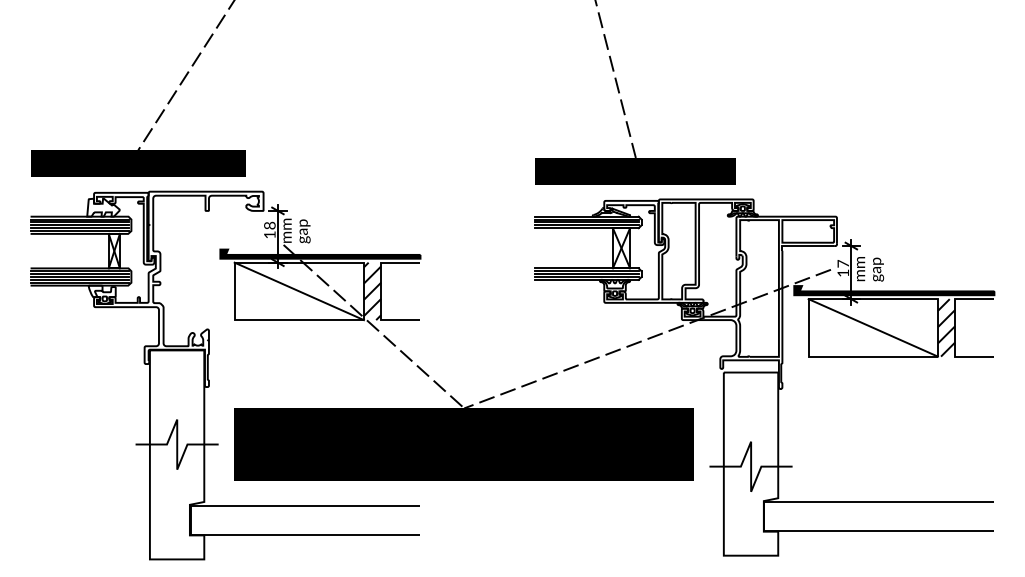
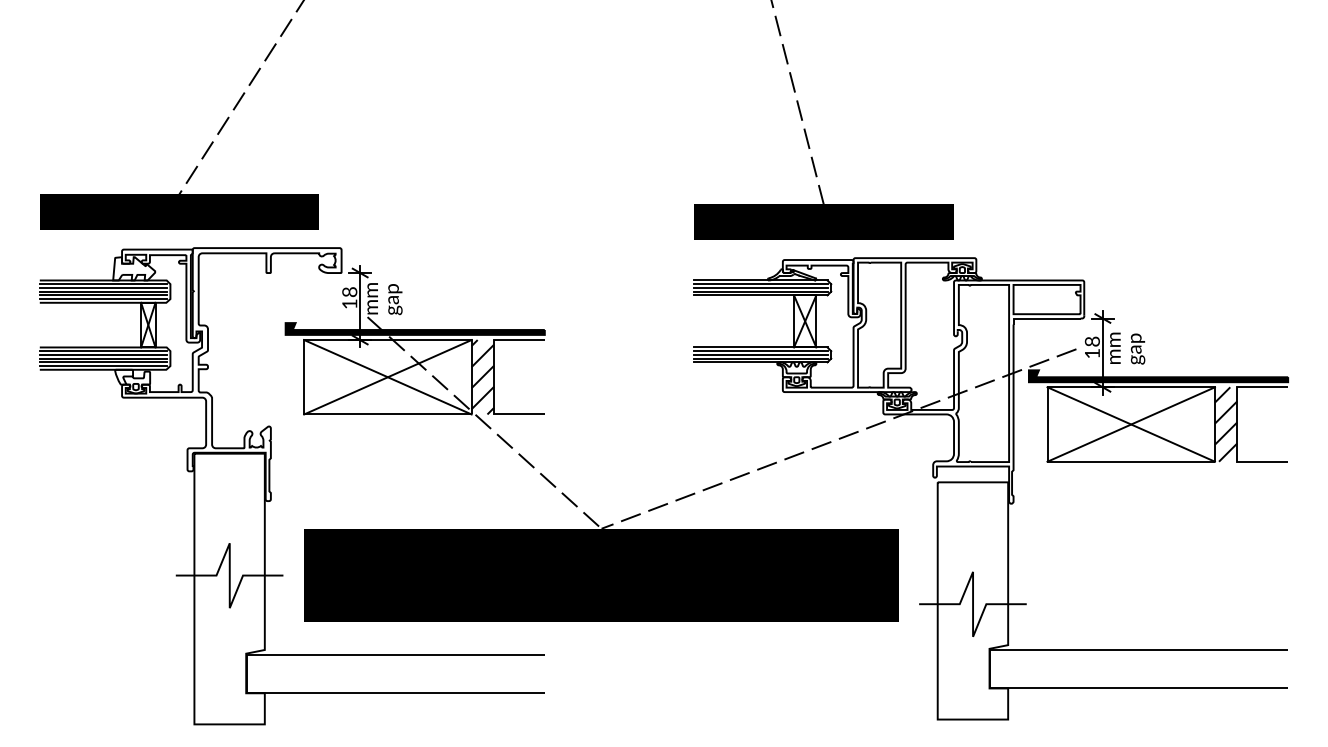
text: (842, 263) -> (1091, 341), 17 -> 18
line: (299, 291) -> (387, 377), added
line: (872, 327) -> (1130, 424), added

